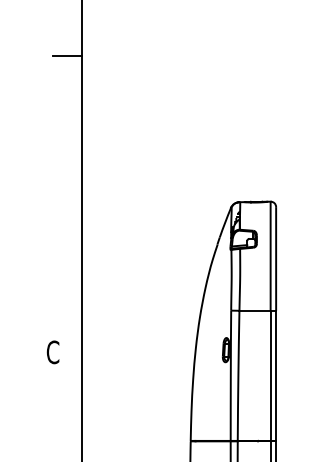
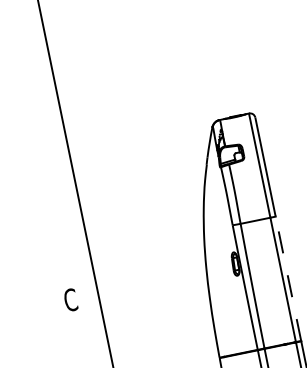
line: (67, 55) -> (26, 13), removed
line: (276, 375) -> (288, 278), solid -> dashed

